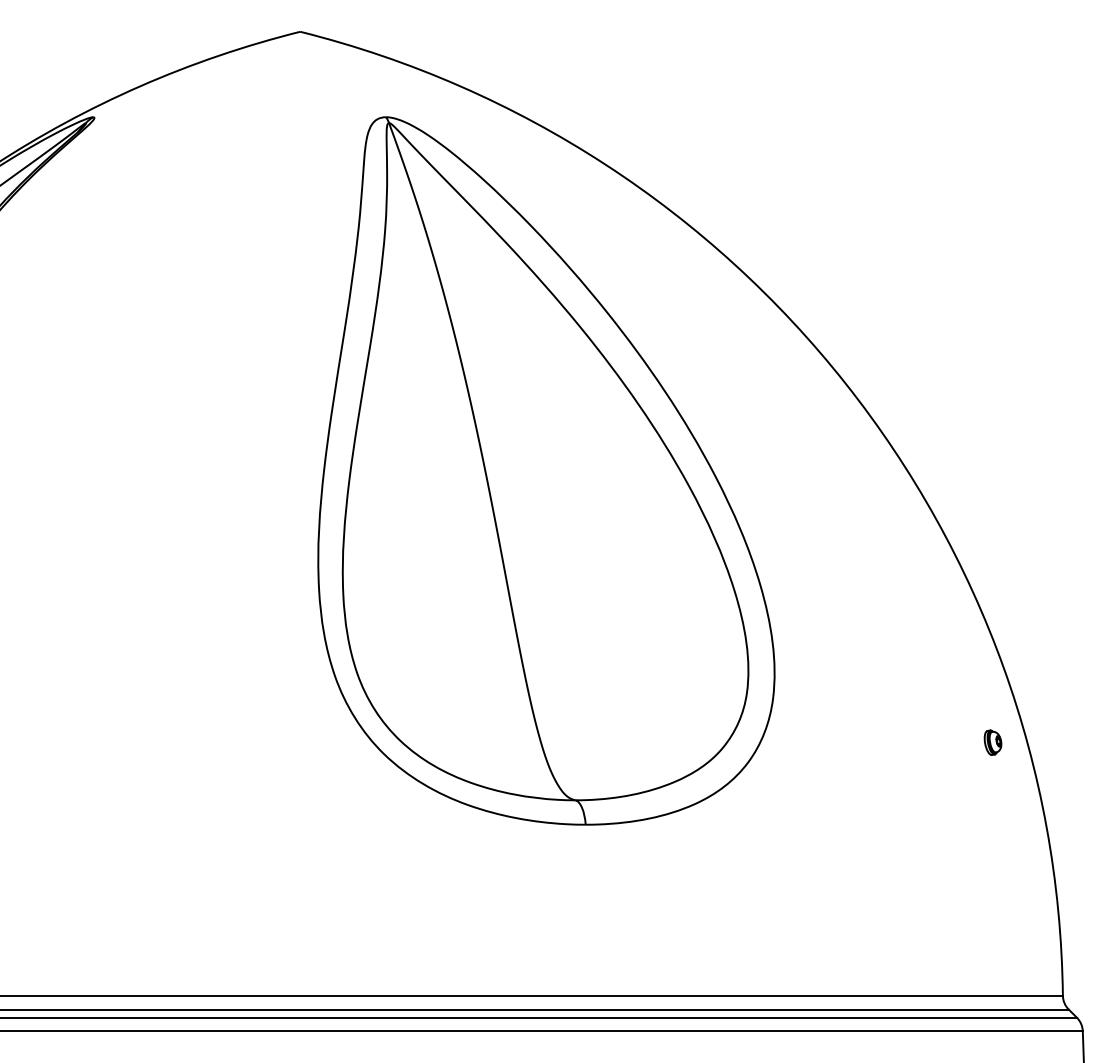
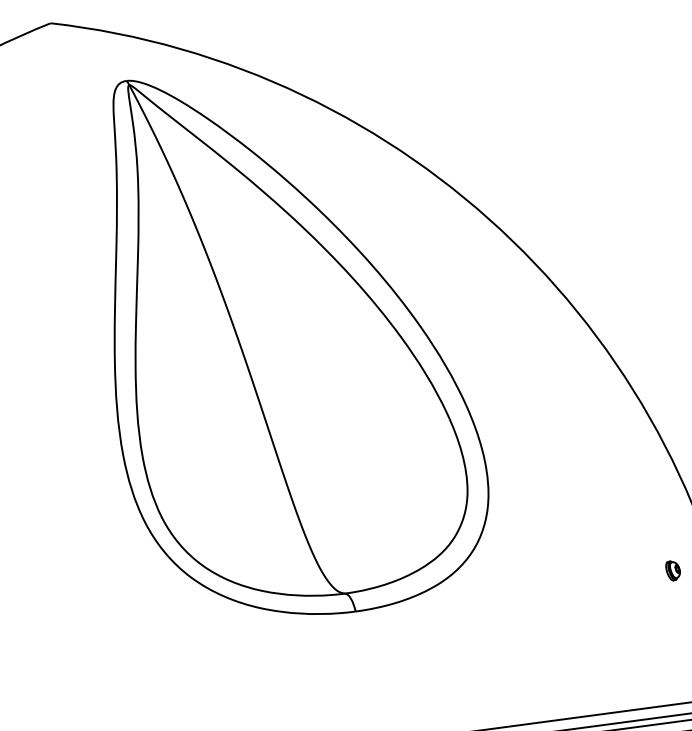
part: (992, 742) -> (672, 570), moved

